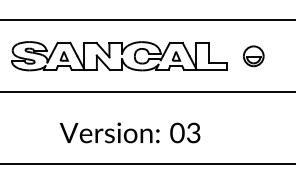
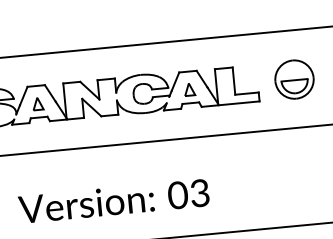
part: (253, 56) -> (294, 80), size x1.43
text: (129, 132) -> (113, 200), moved

